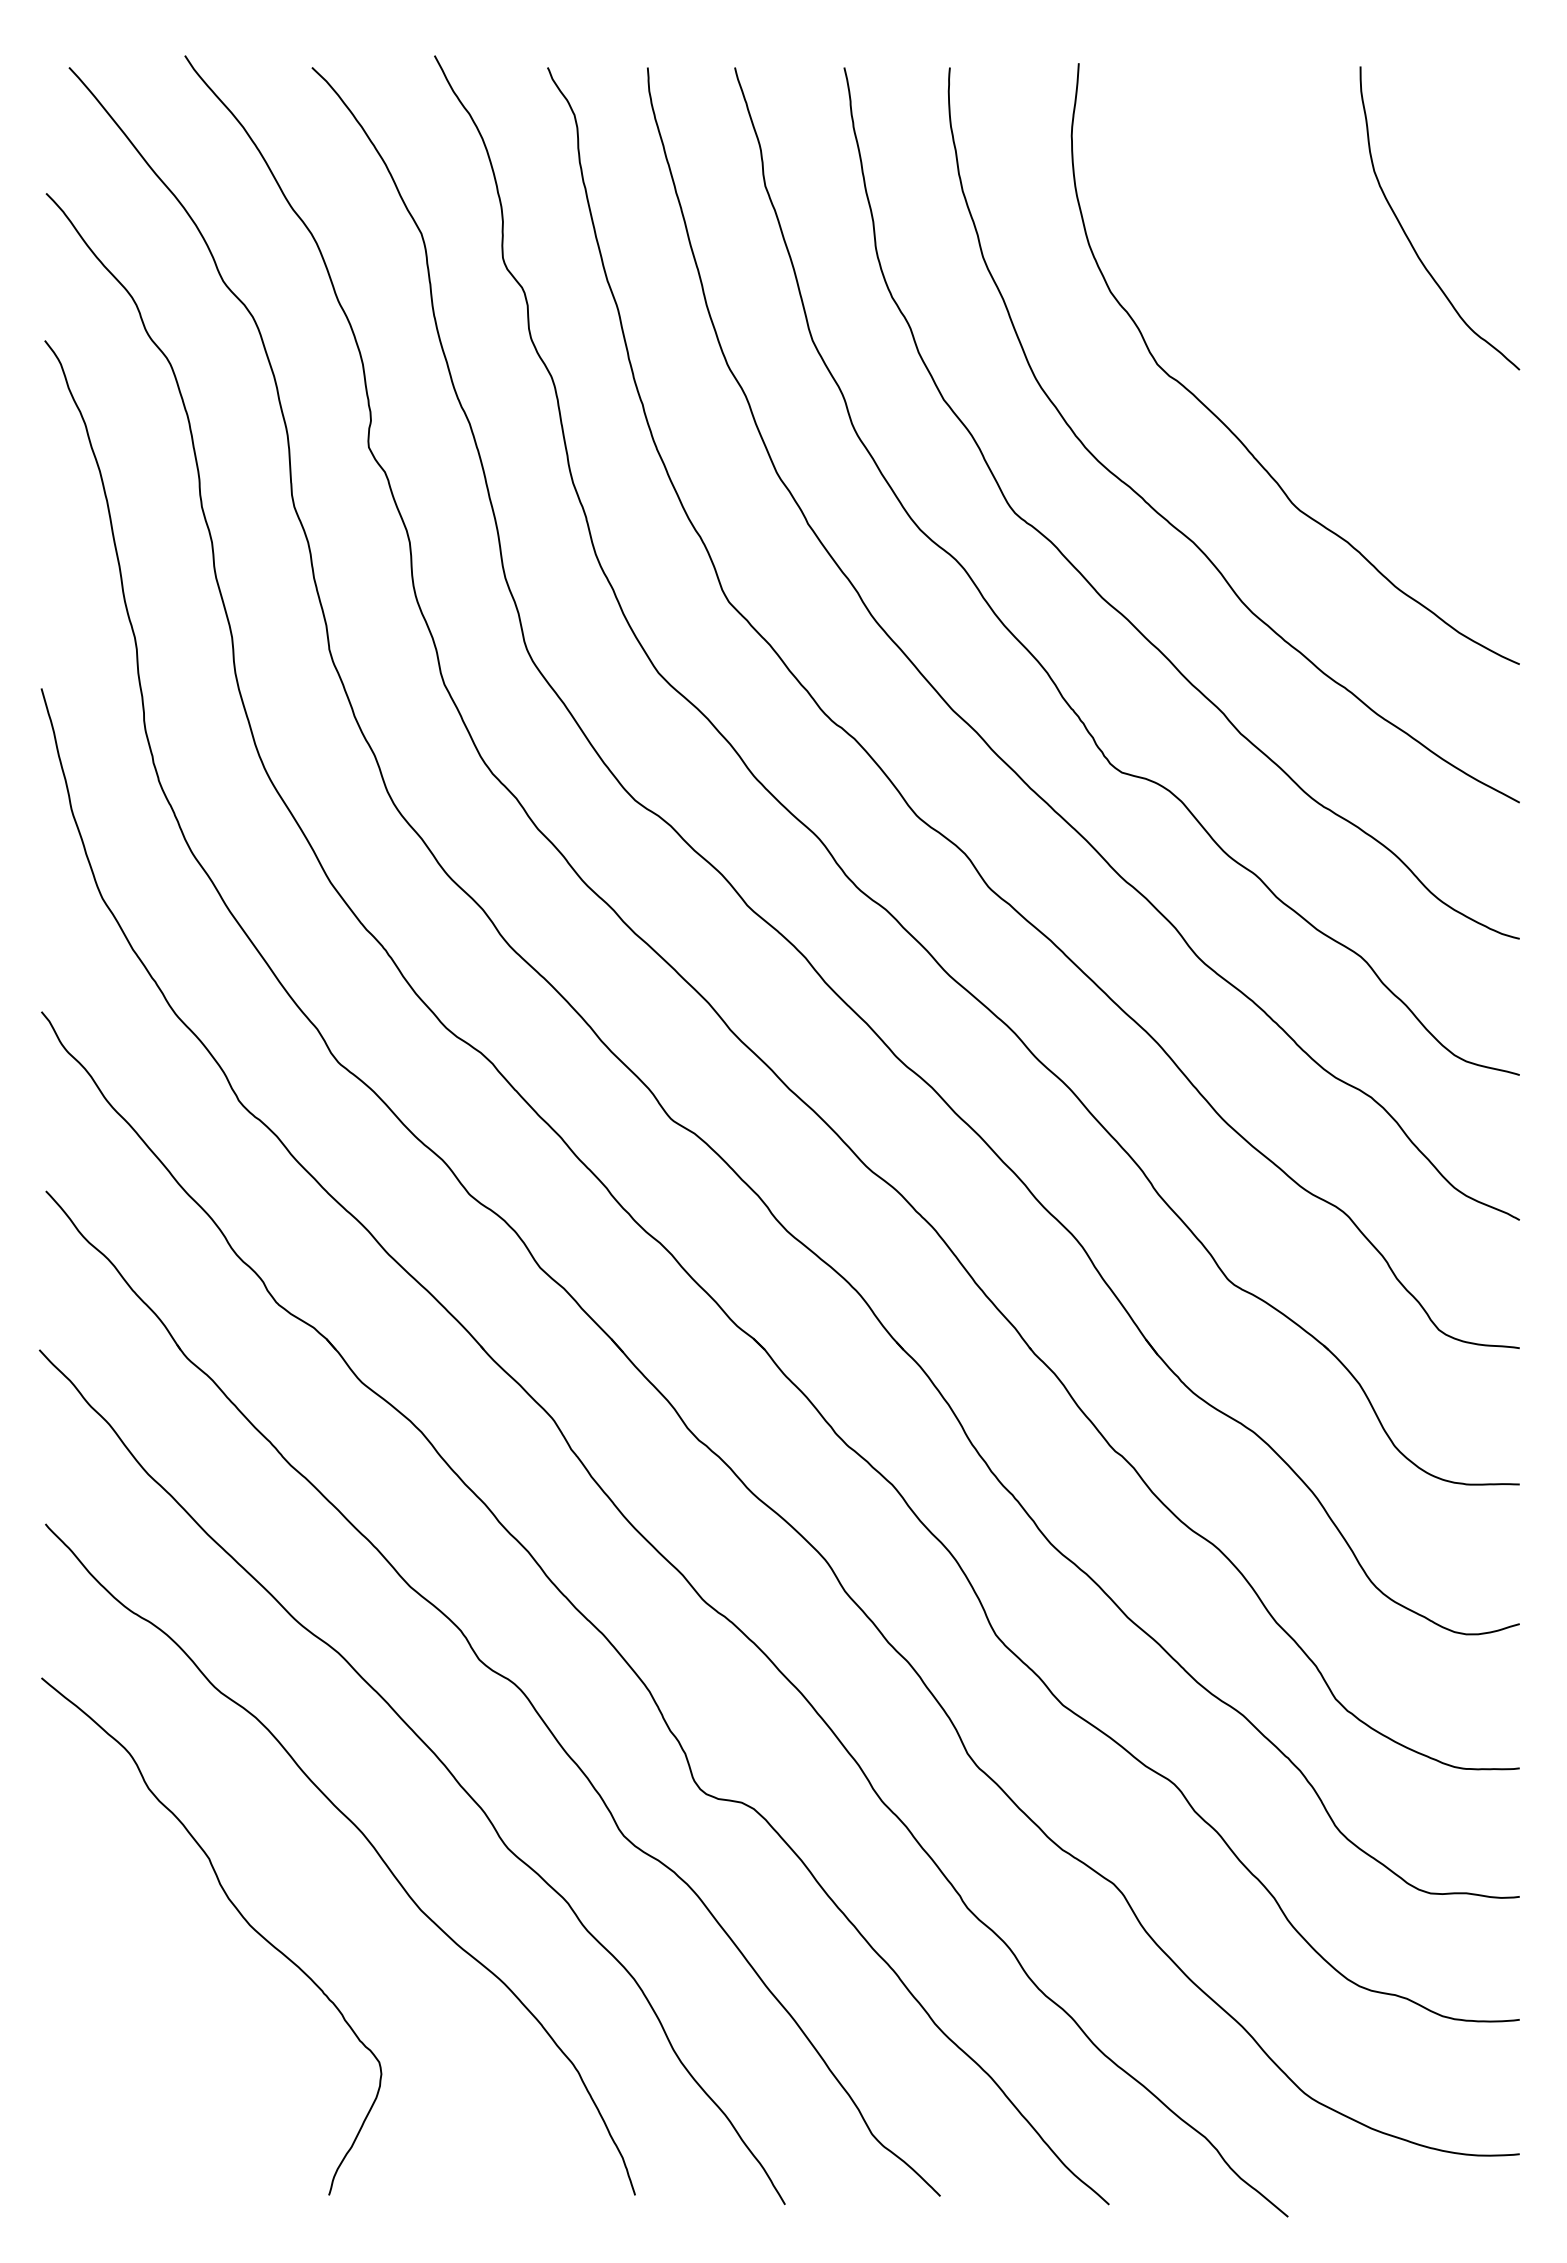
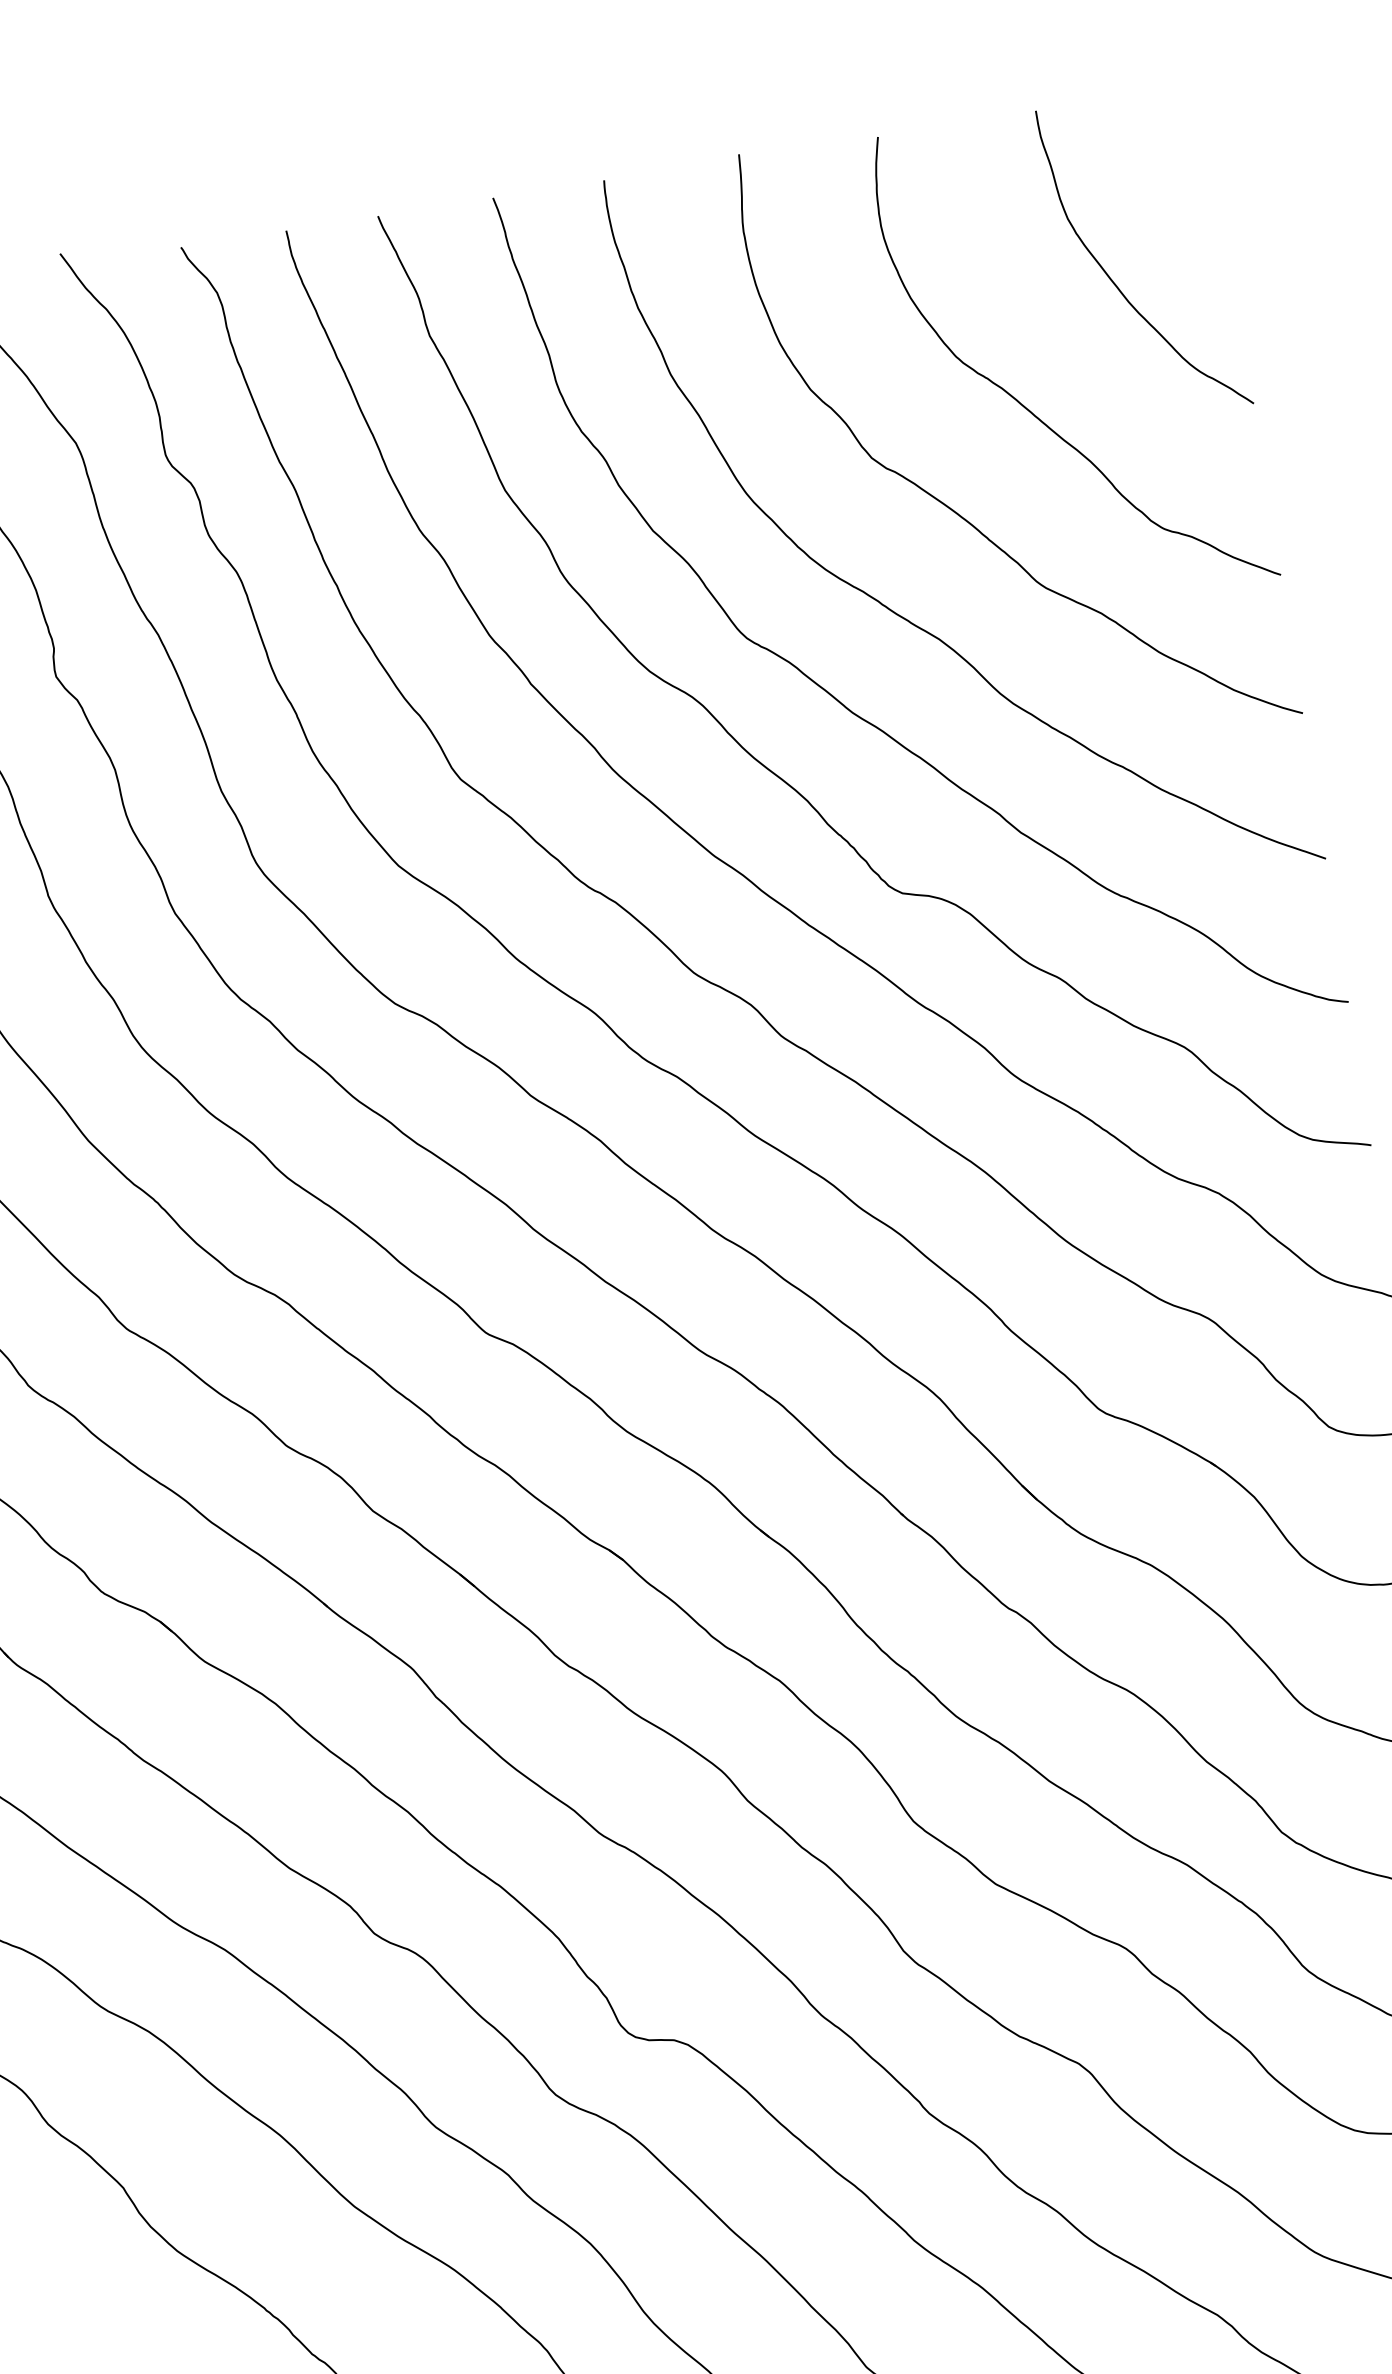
curve: (1313, 345) -> (1032, 412), added

